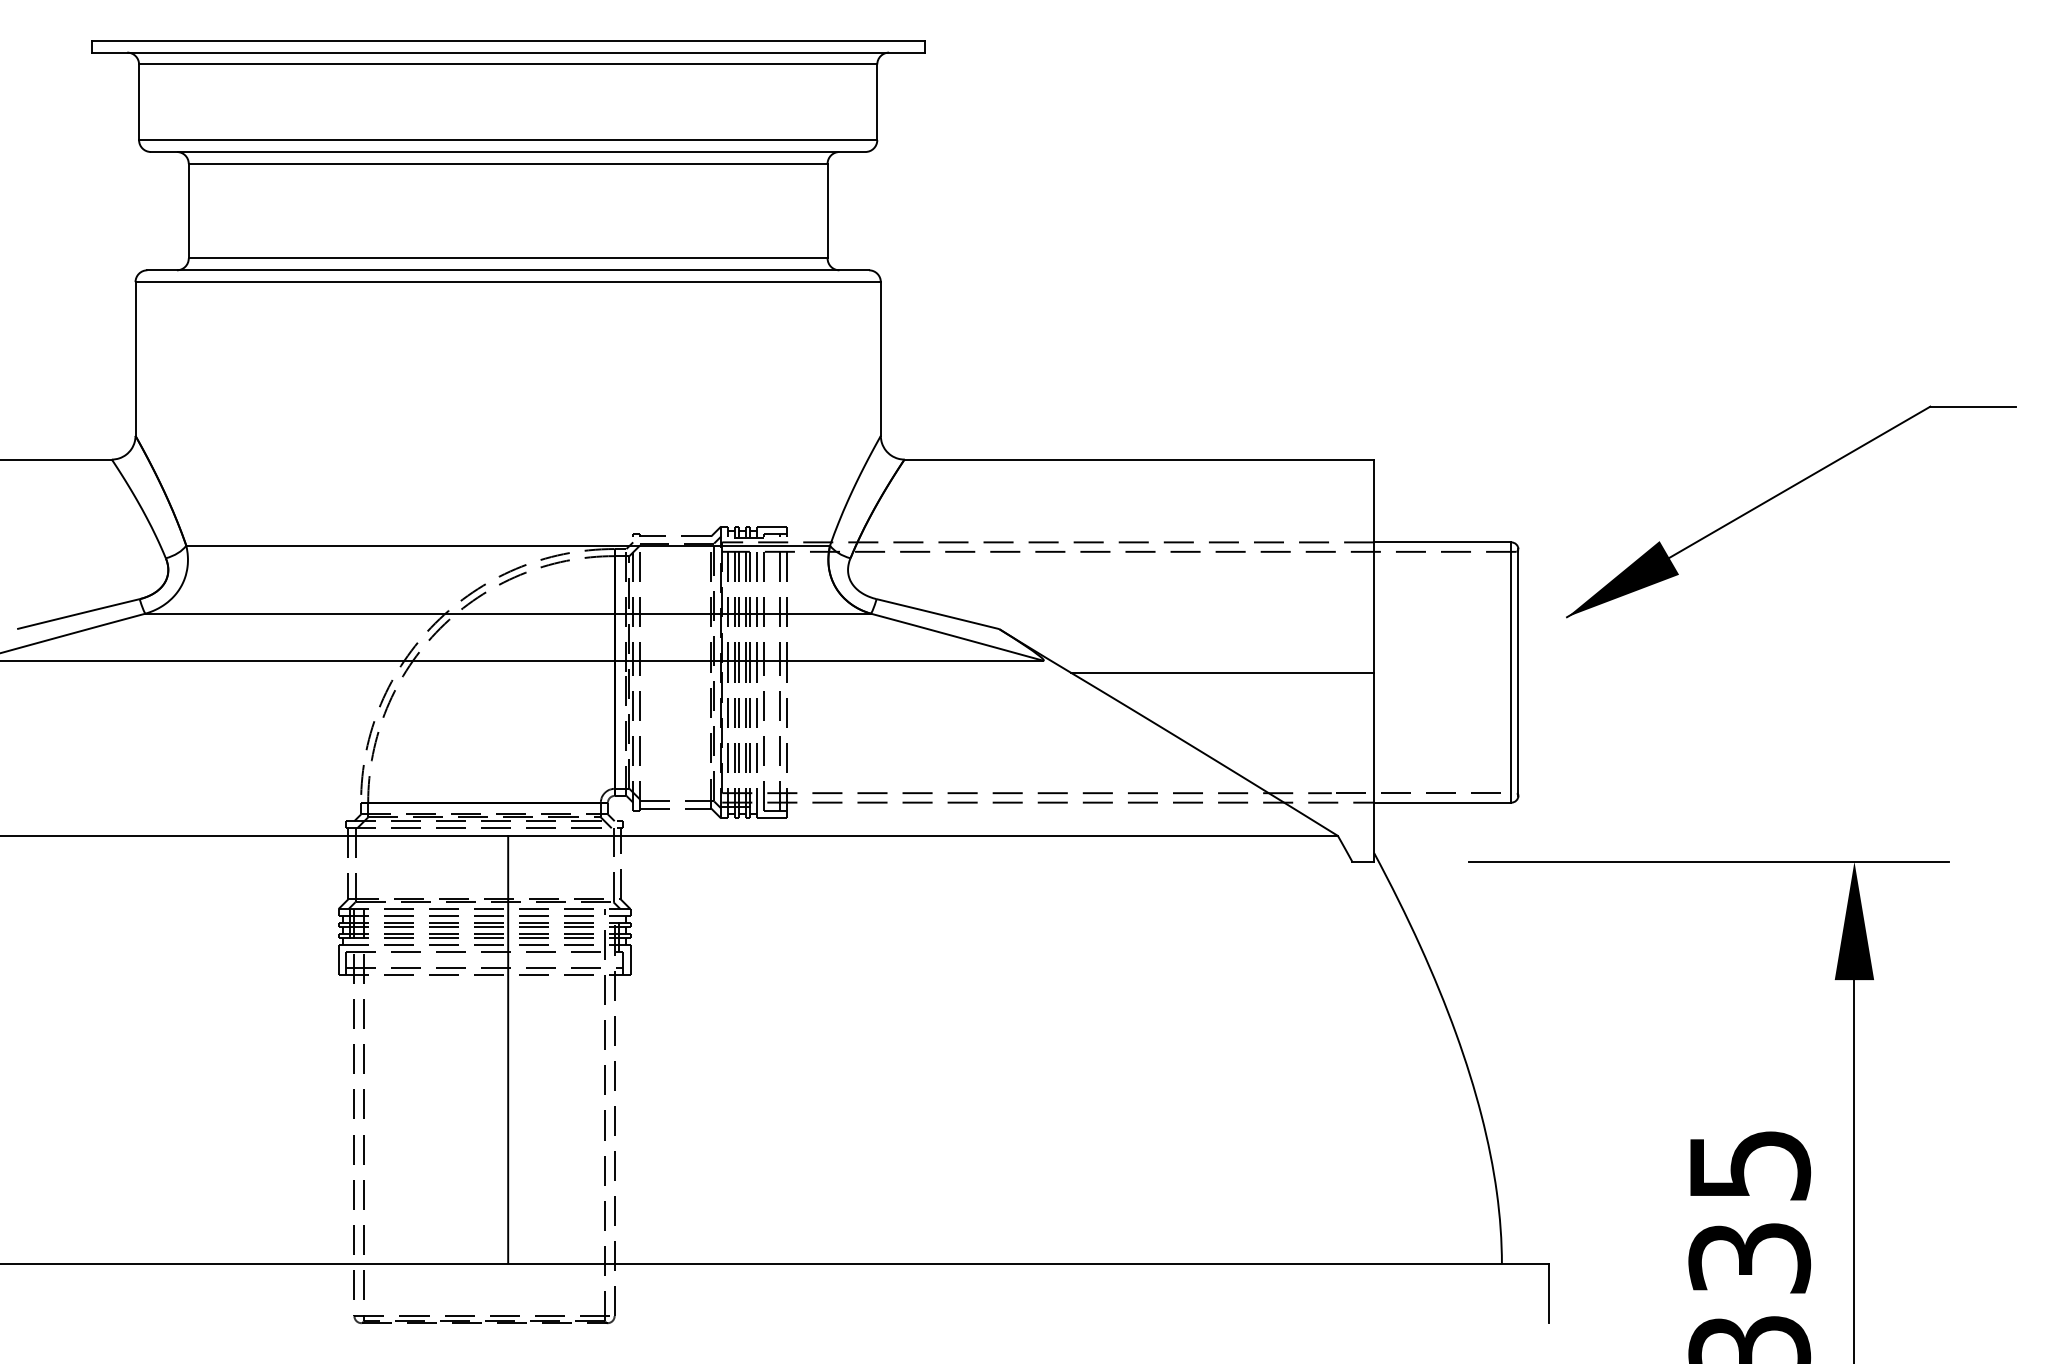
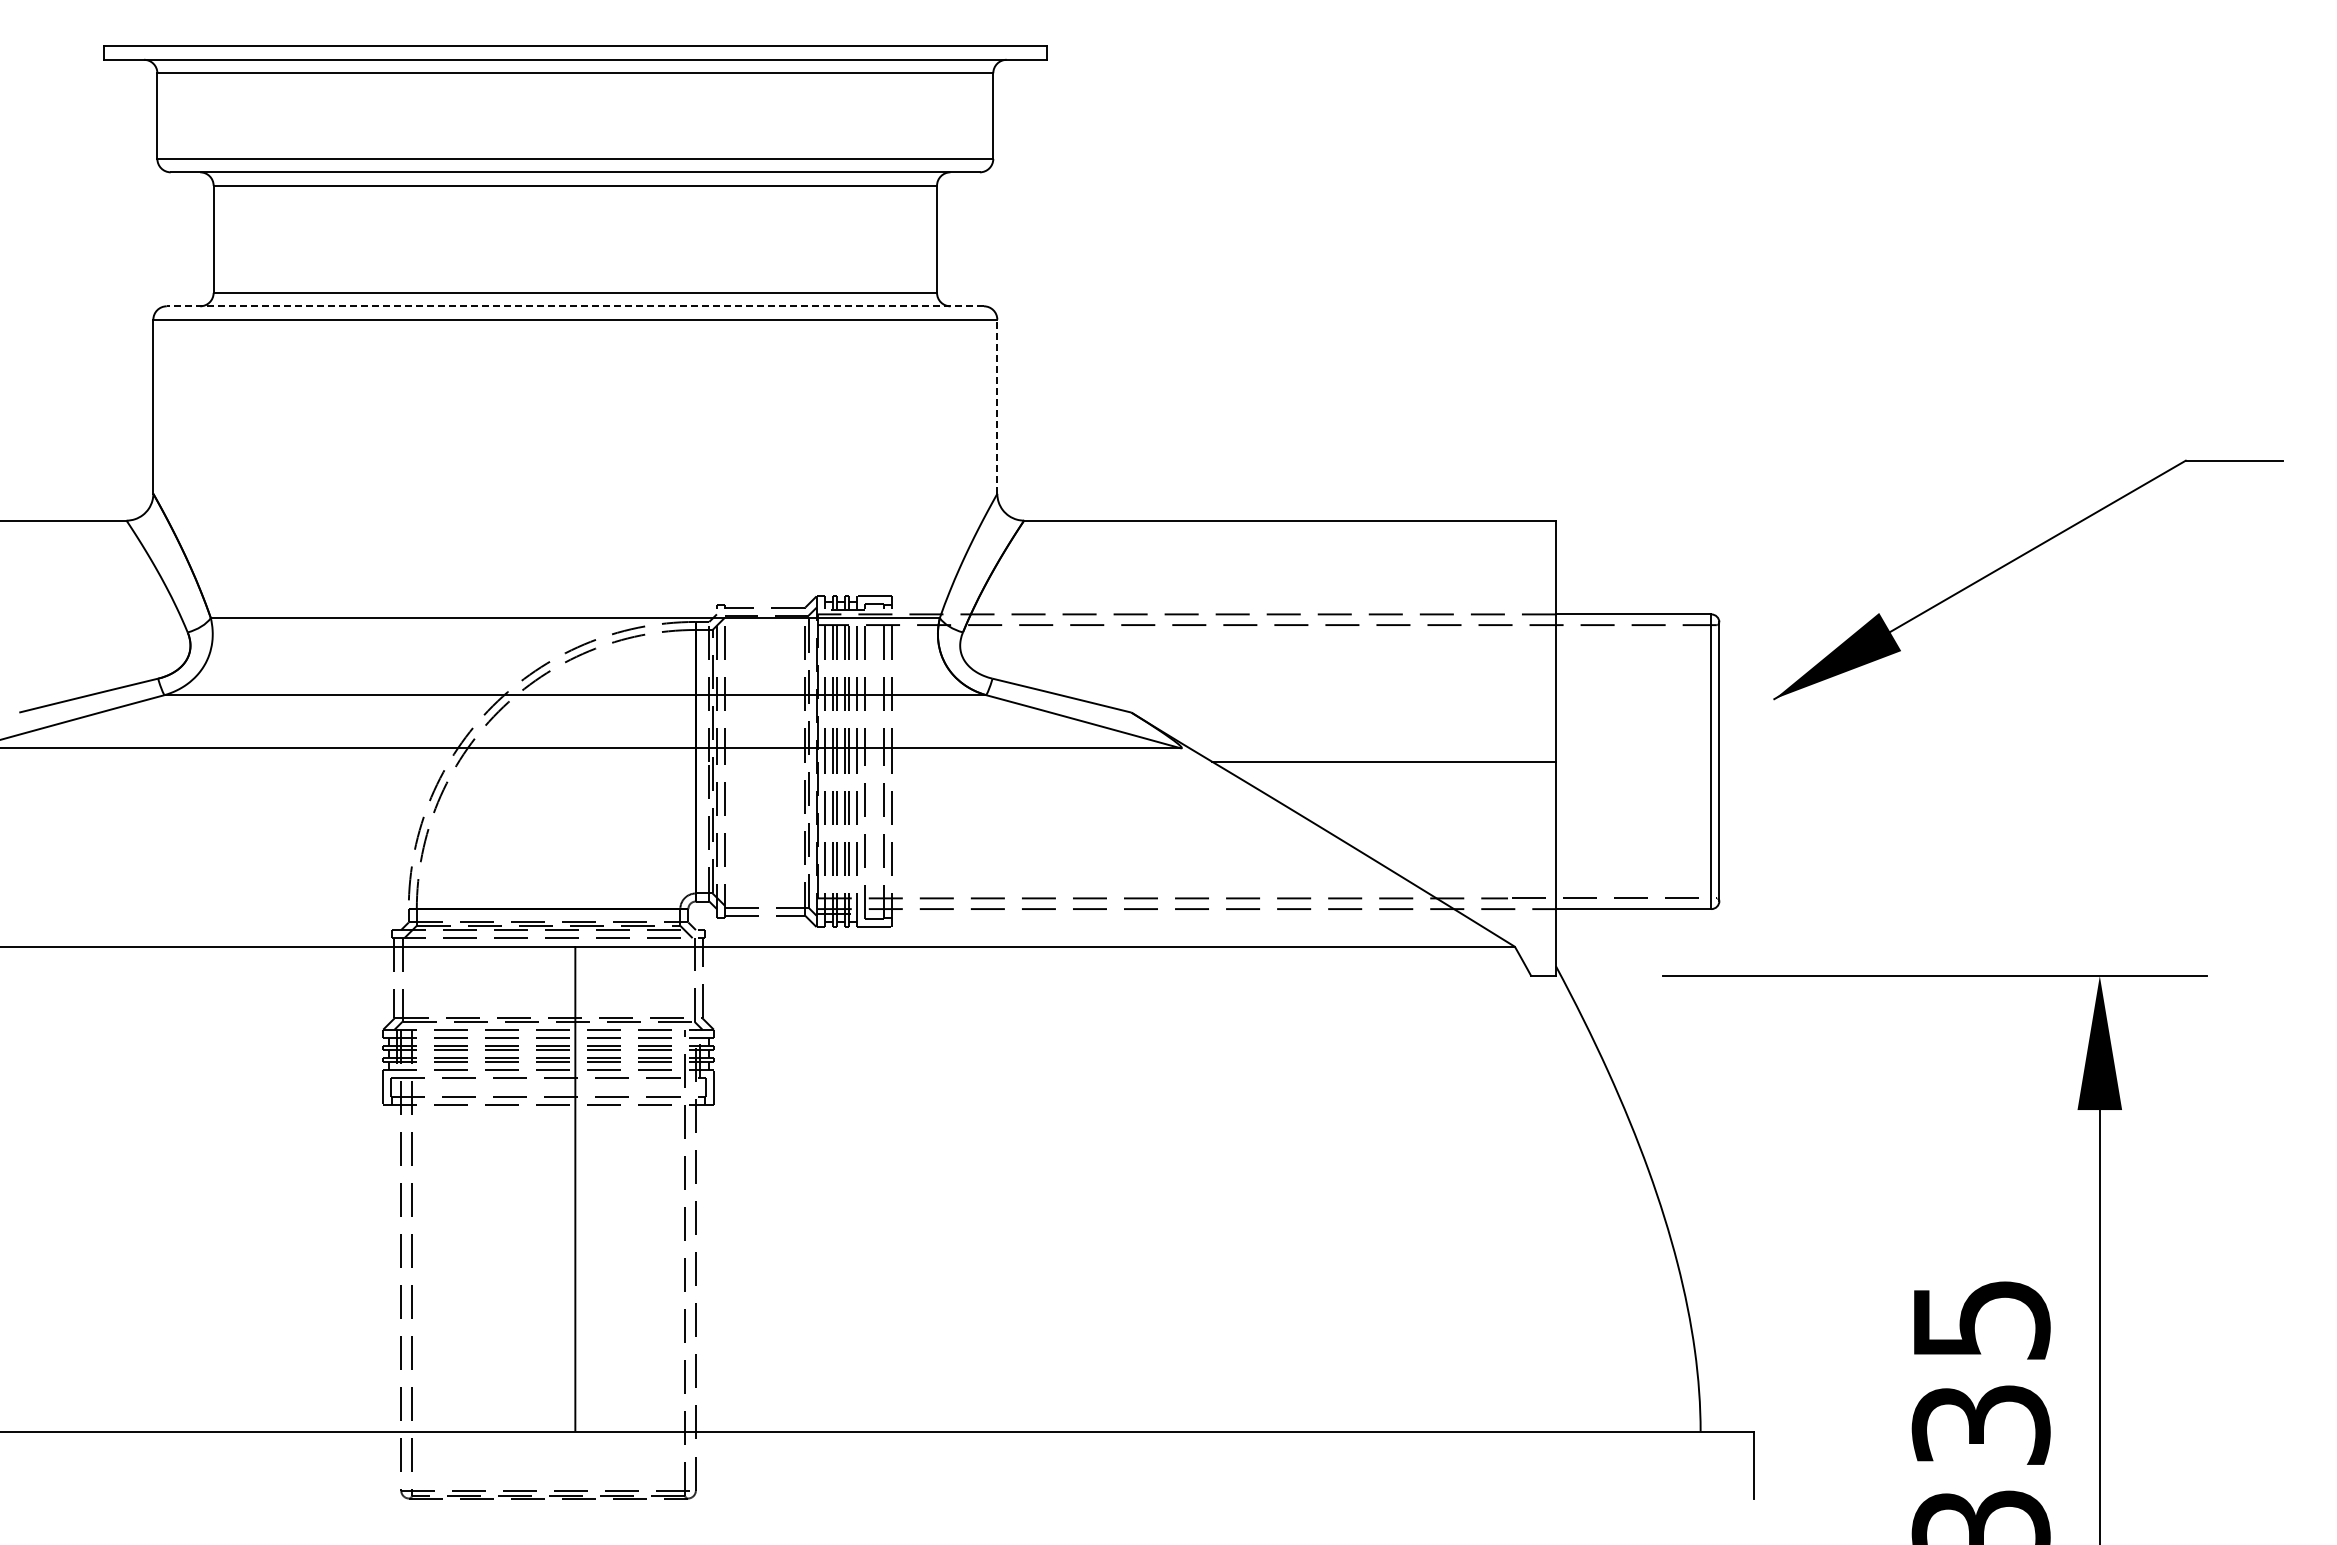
line: (508, 270) -> (575, 306), solid -> dashed
line: (880, 358) -> (997, 406), solid -> dashed

